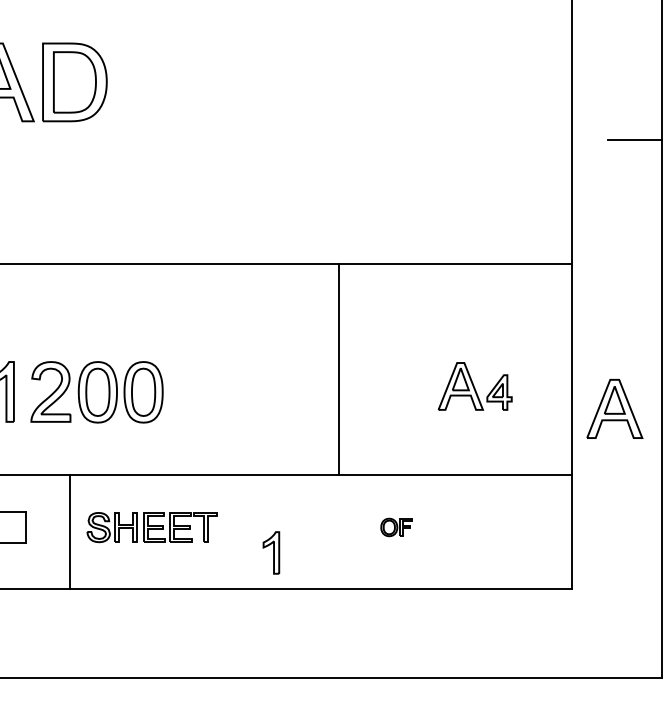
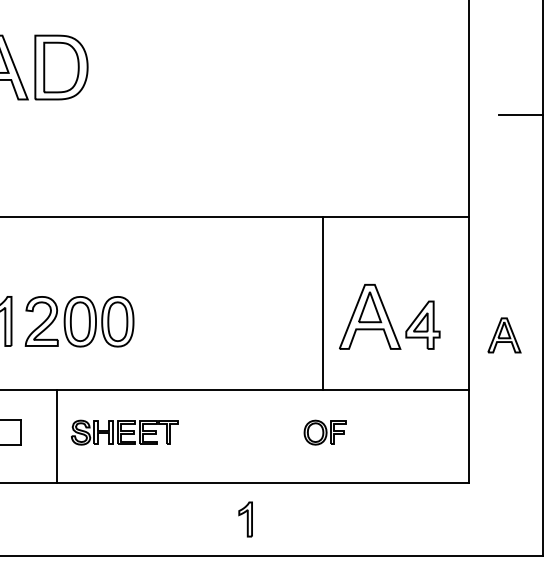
line: (339, 368) -> (323, 302), moved
part: (474, 385) -> (389, 316), size x1.67
part: (615, 409) -> (504, 335), size x0.71
part: (395, 527) -> (324, 432), size x1.67
part: (271, 552) -> (245, 519), moved

